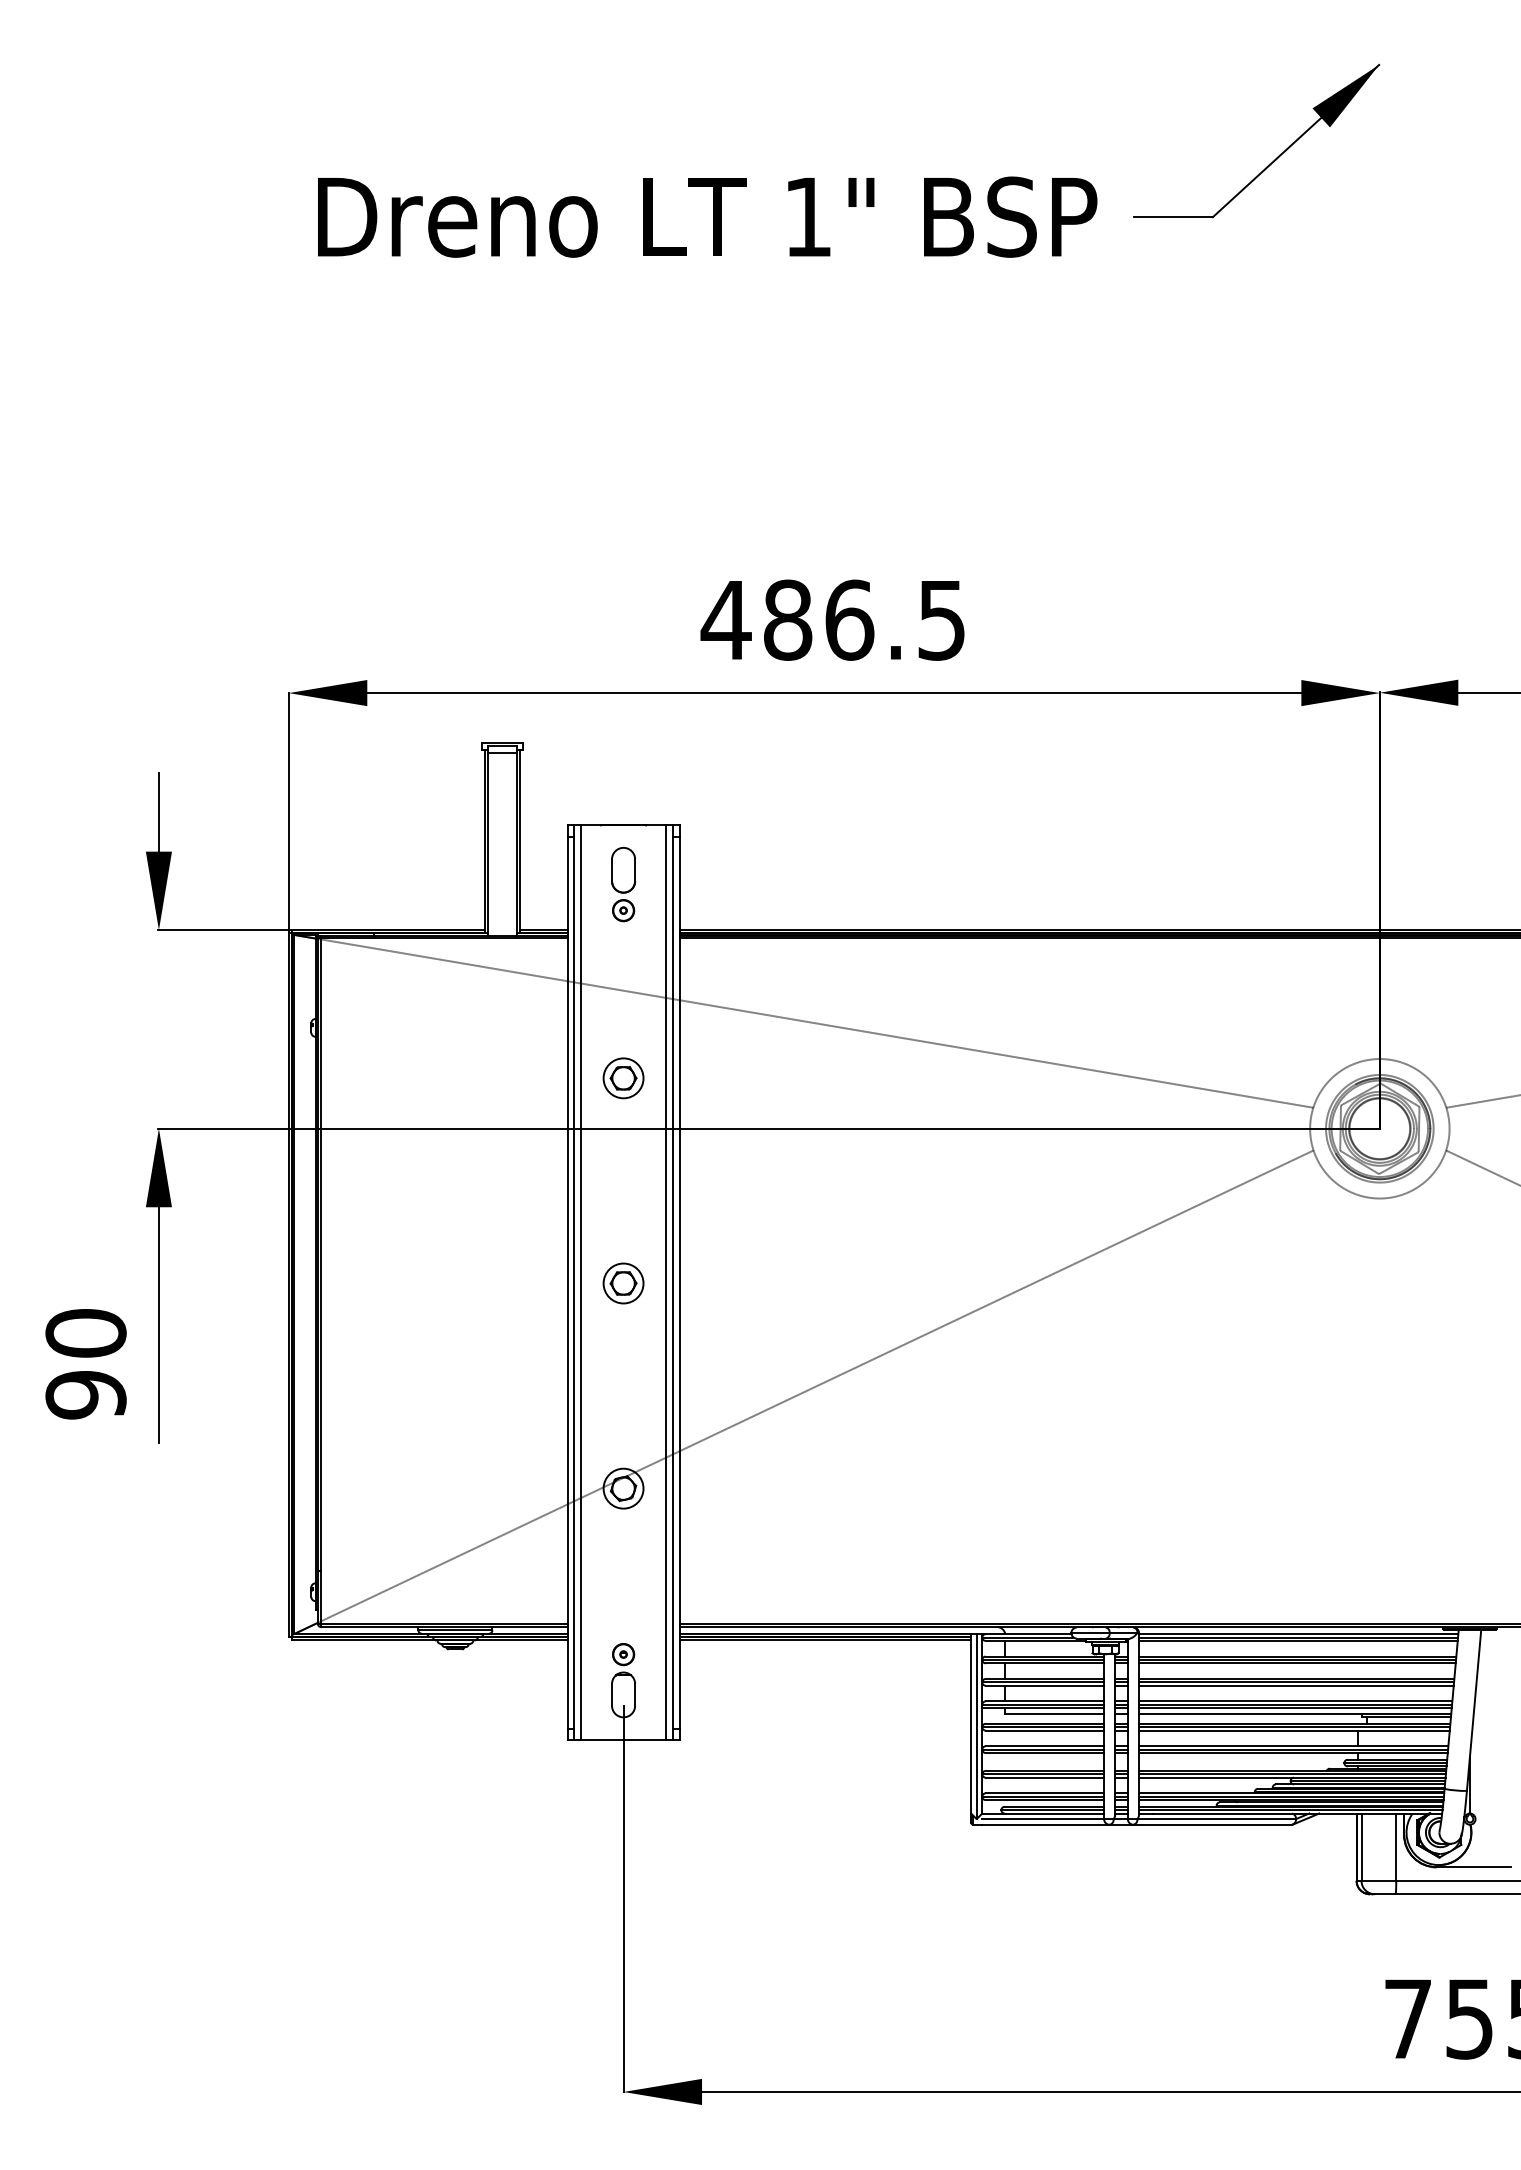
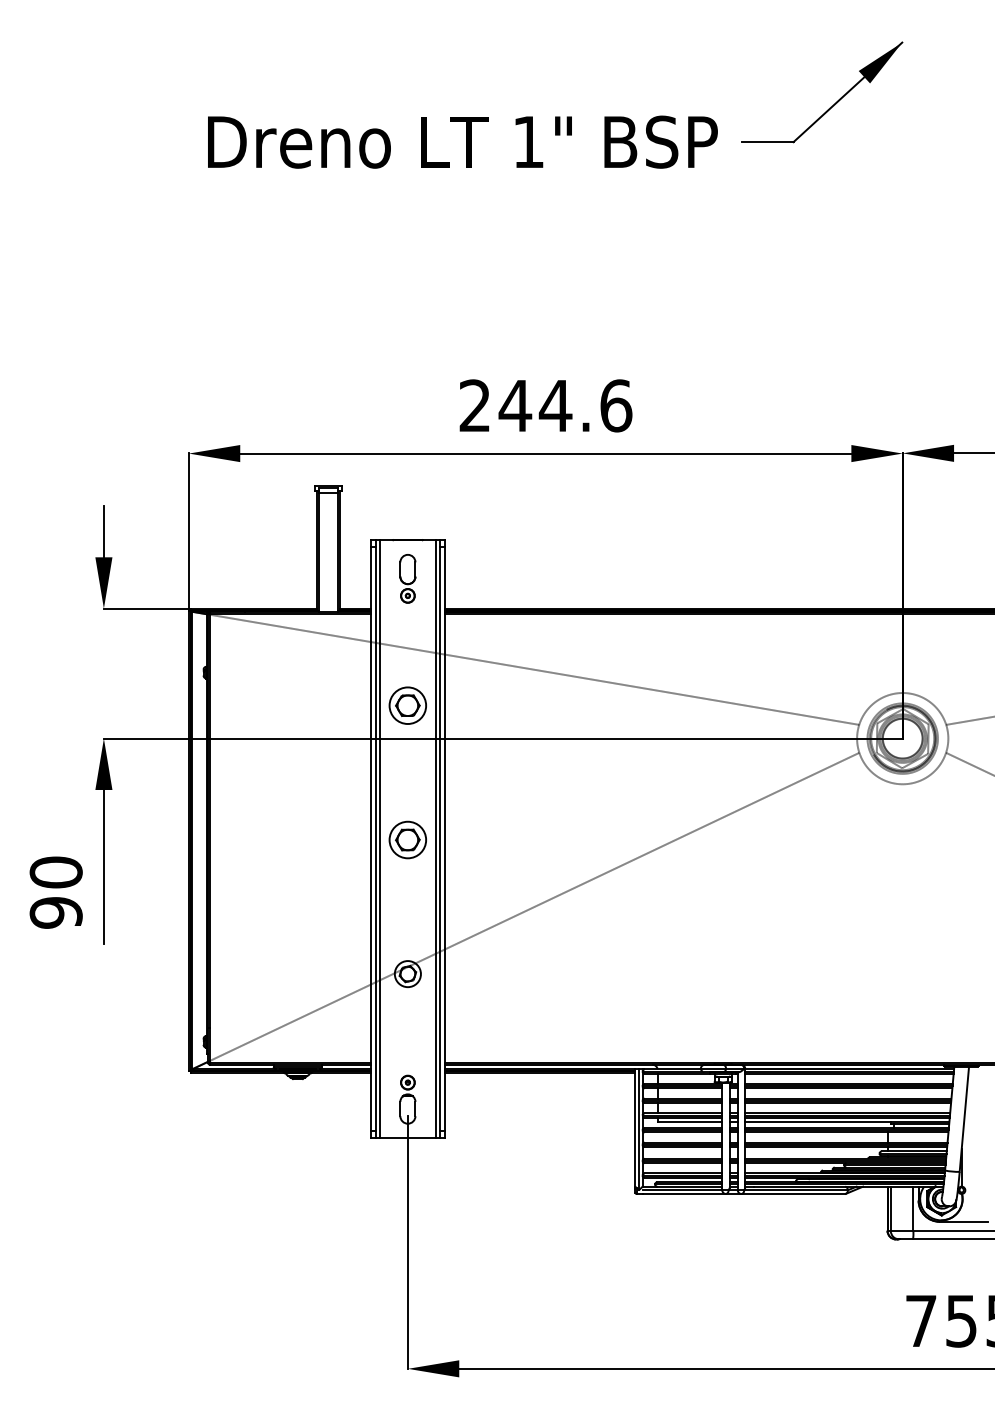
text: (833, 619) -> (545, 405), 486.5 -> 244.6
part: (622, 1078) -> (407, 705), size x1.4
part: (622, 1282) -> (407, 839), size x1.4

